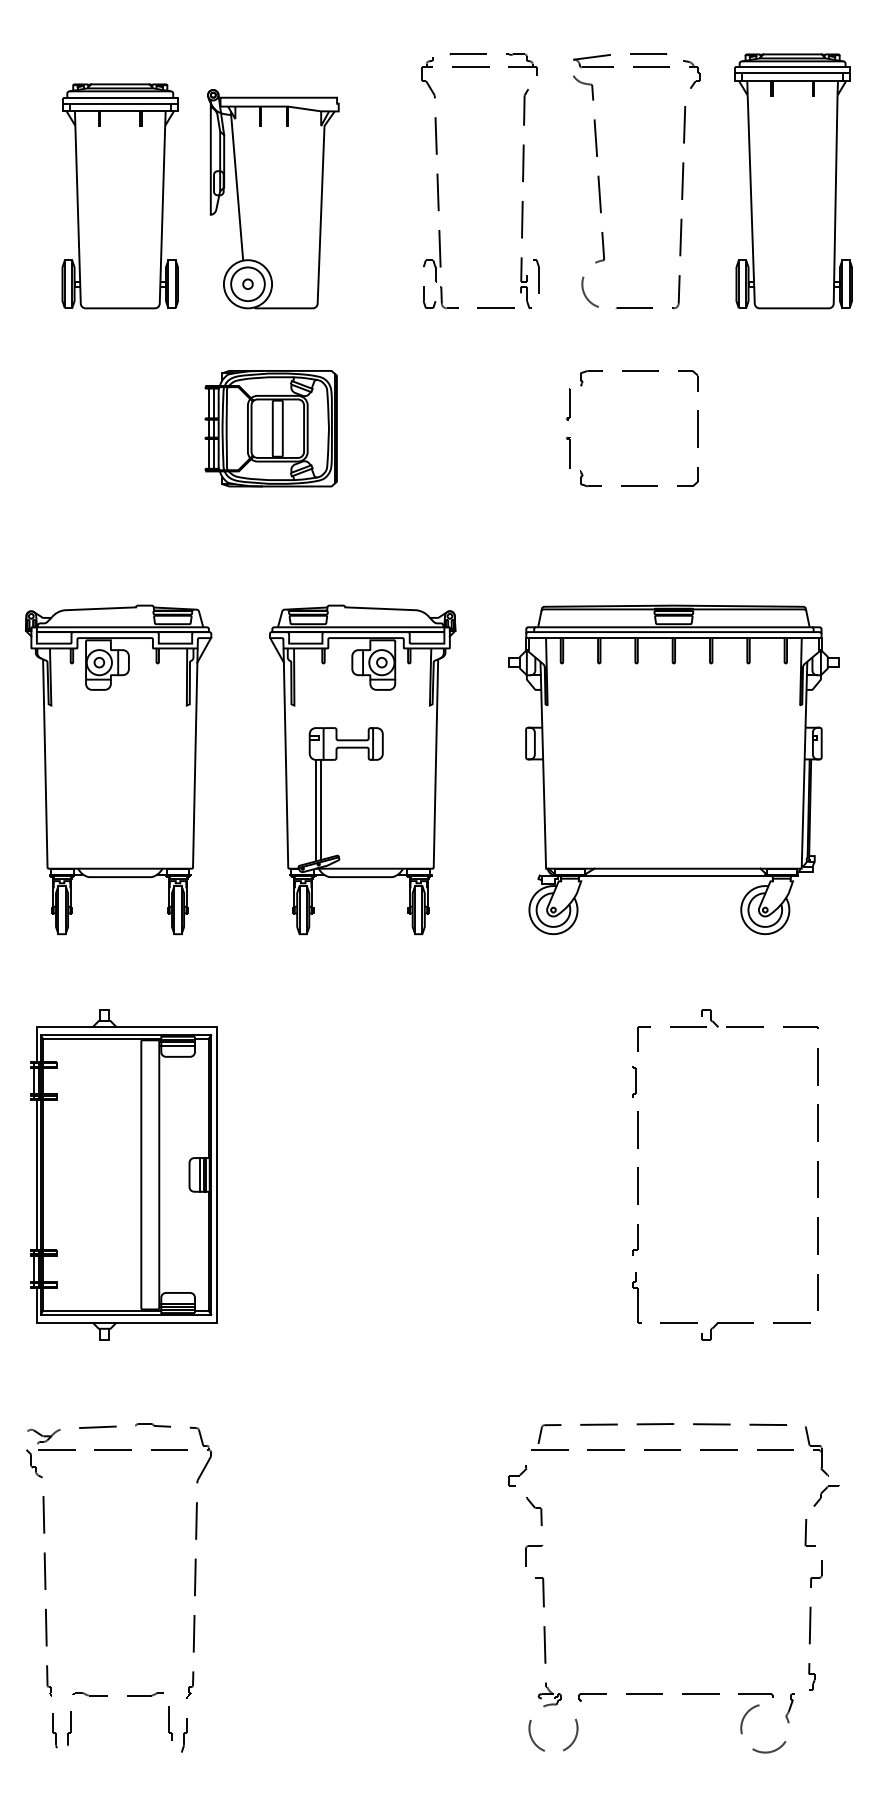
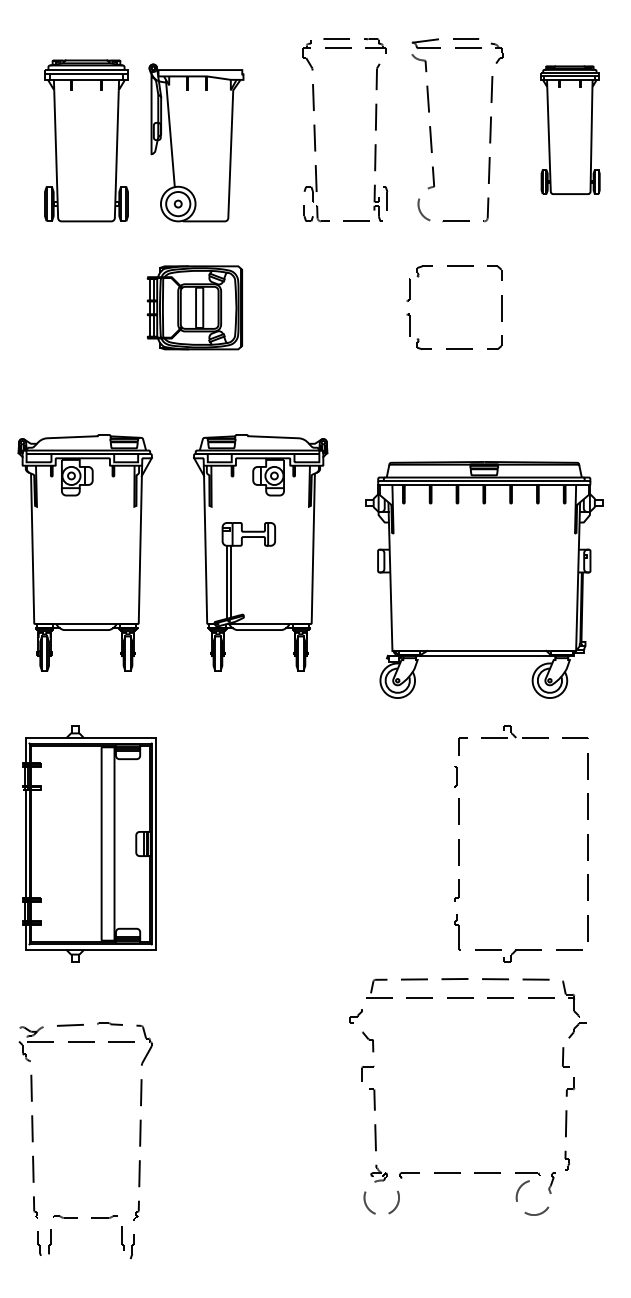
part: (793, 181) -> (570, 130), size x0.7
part: (674, 769) -> (484, 579), moved
part: (663, 1693) -> (460, 1172), moved

